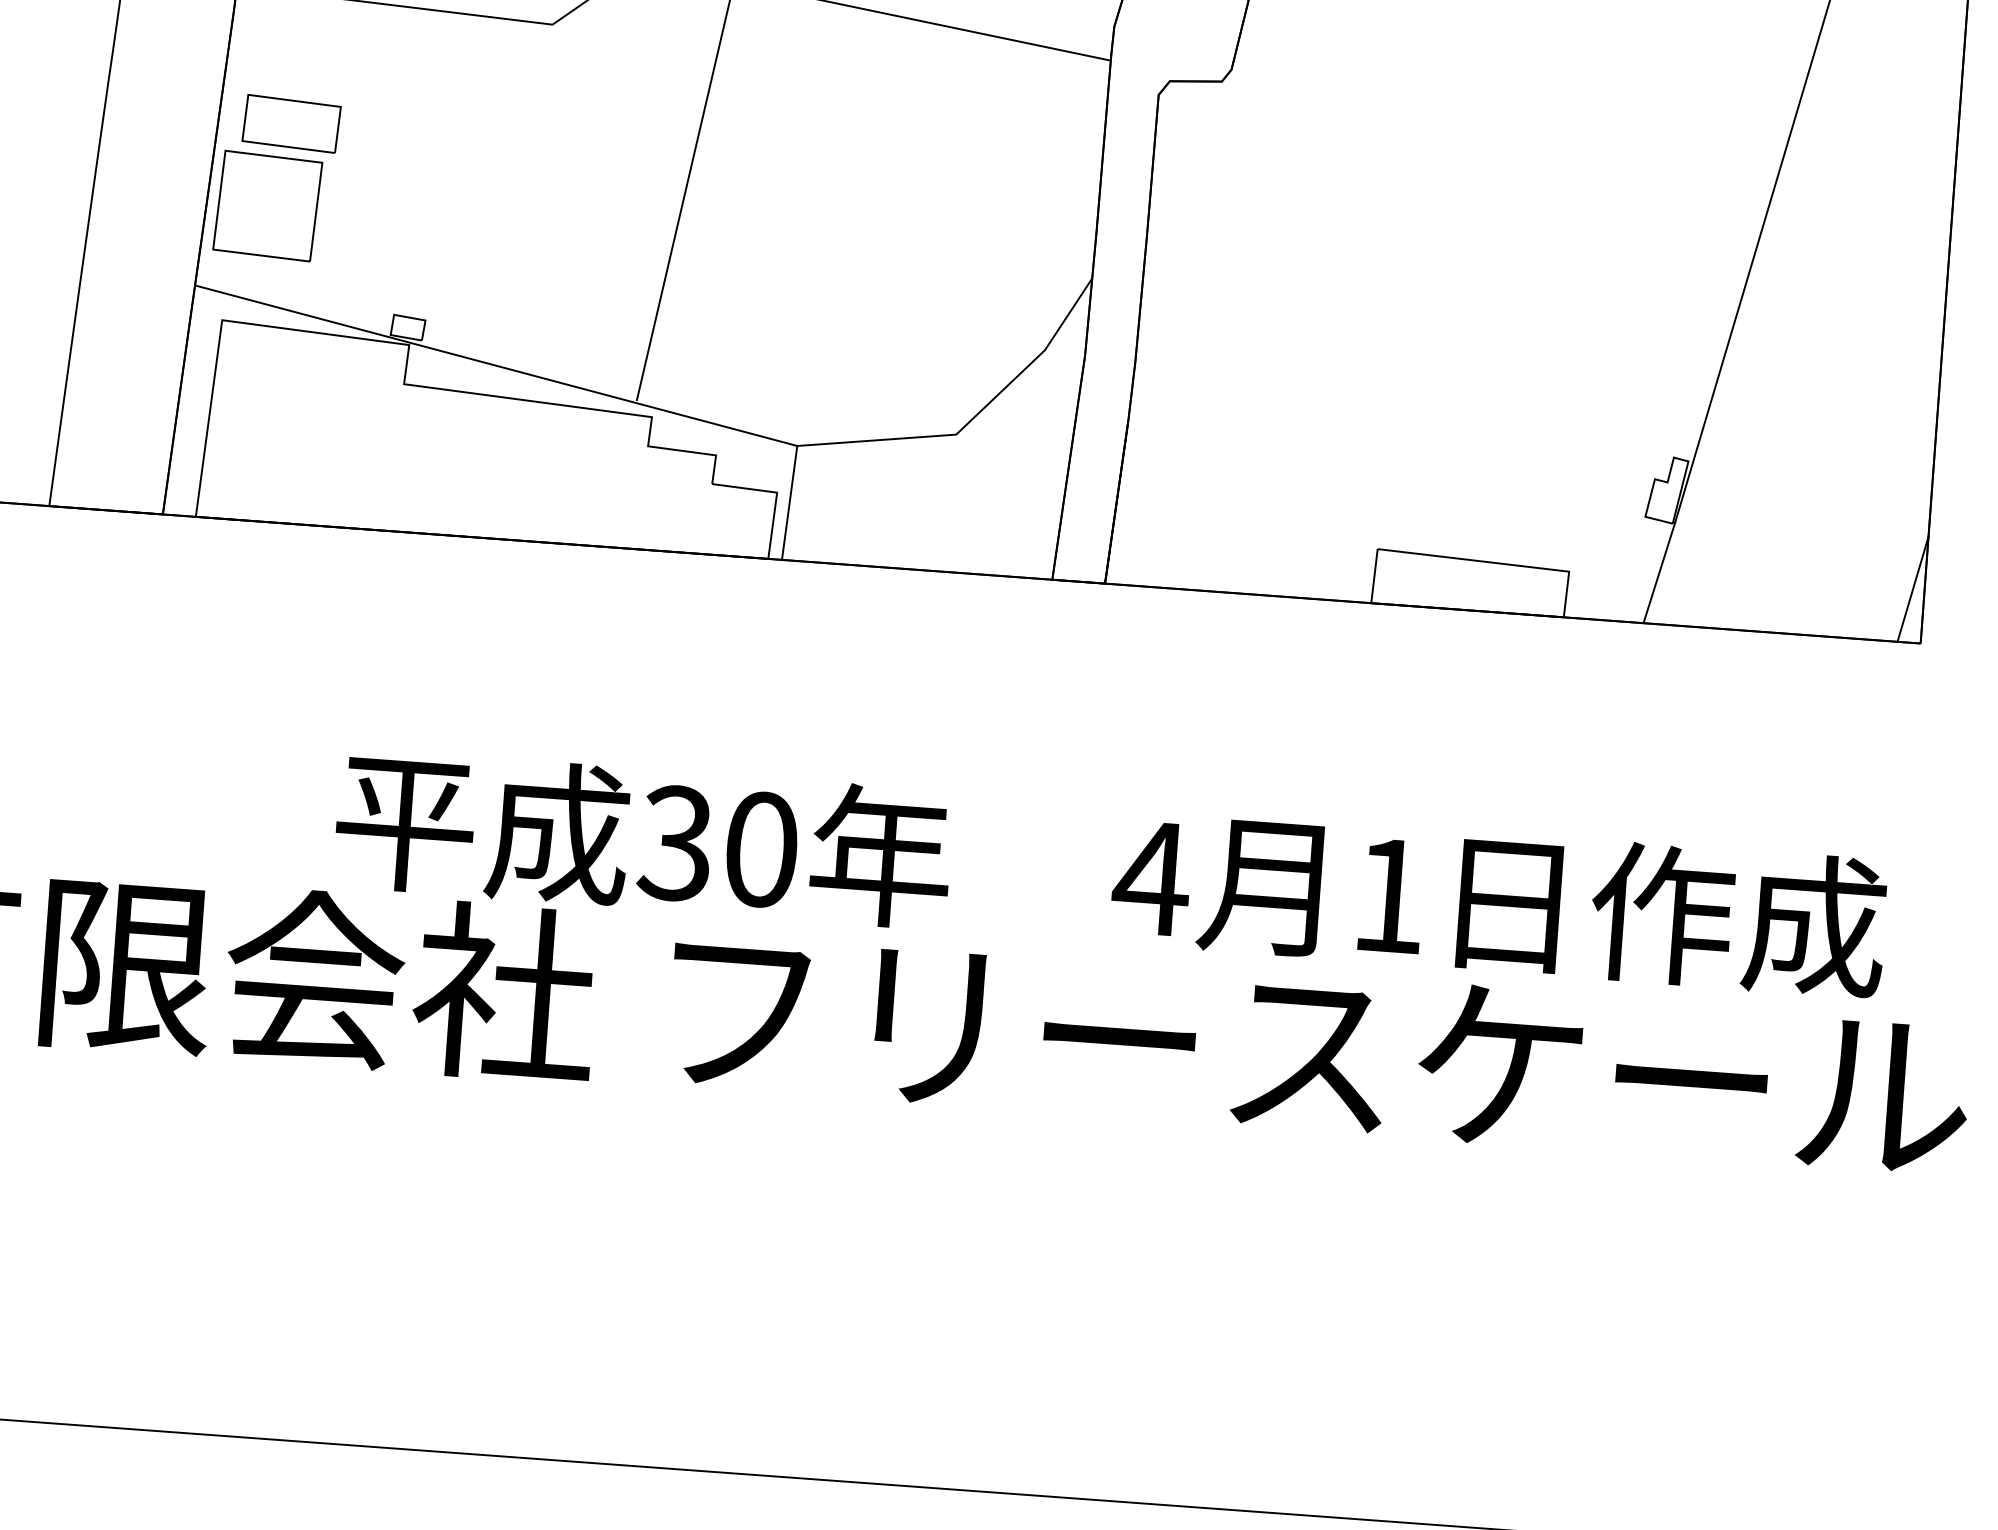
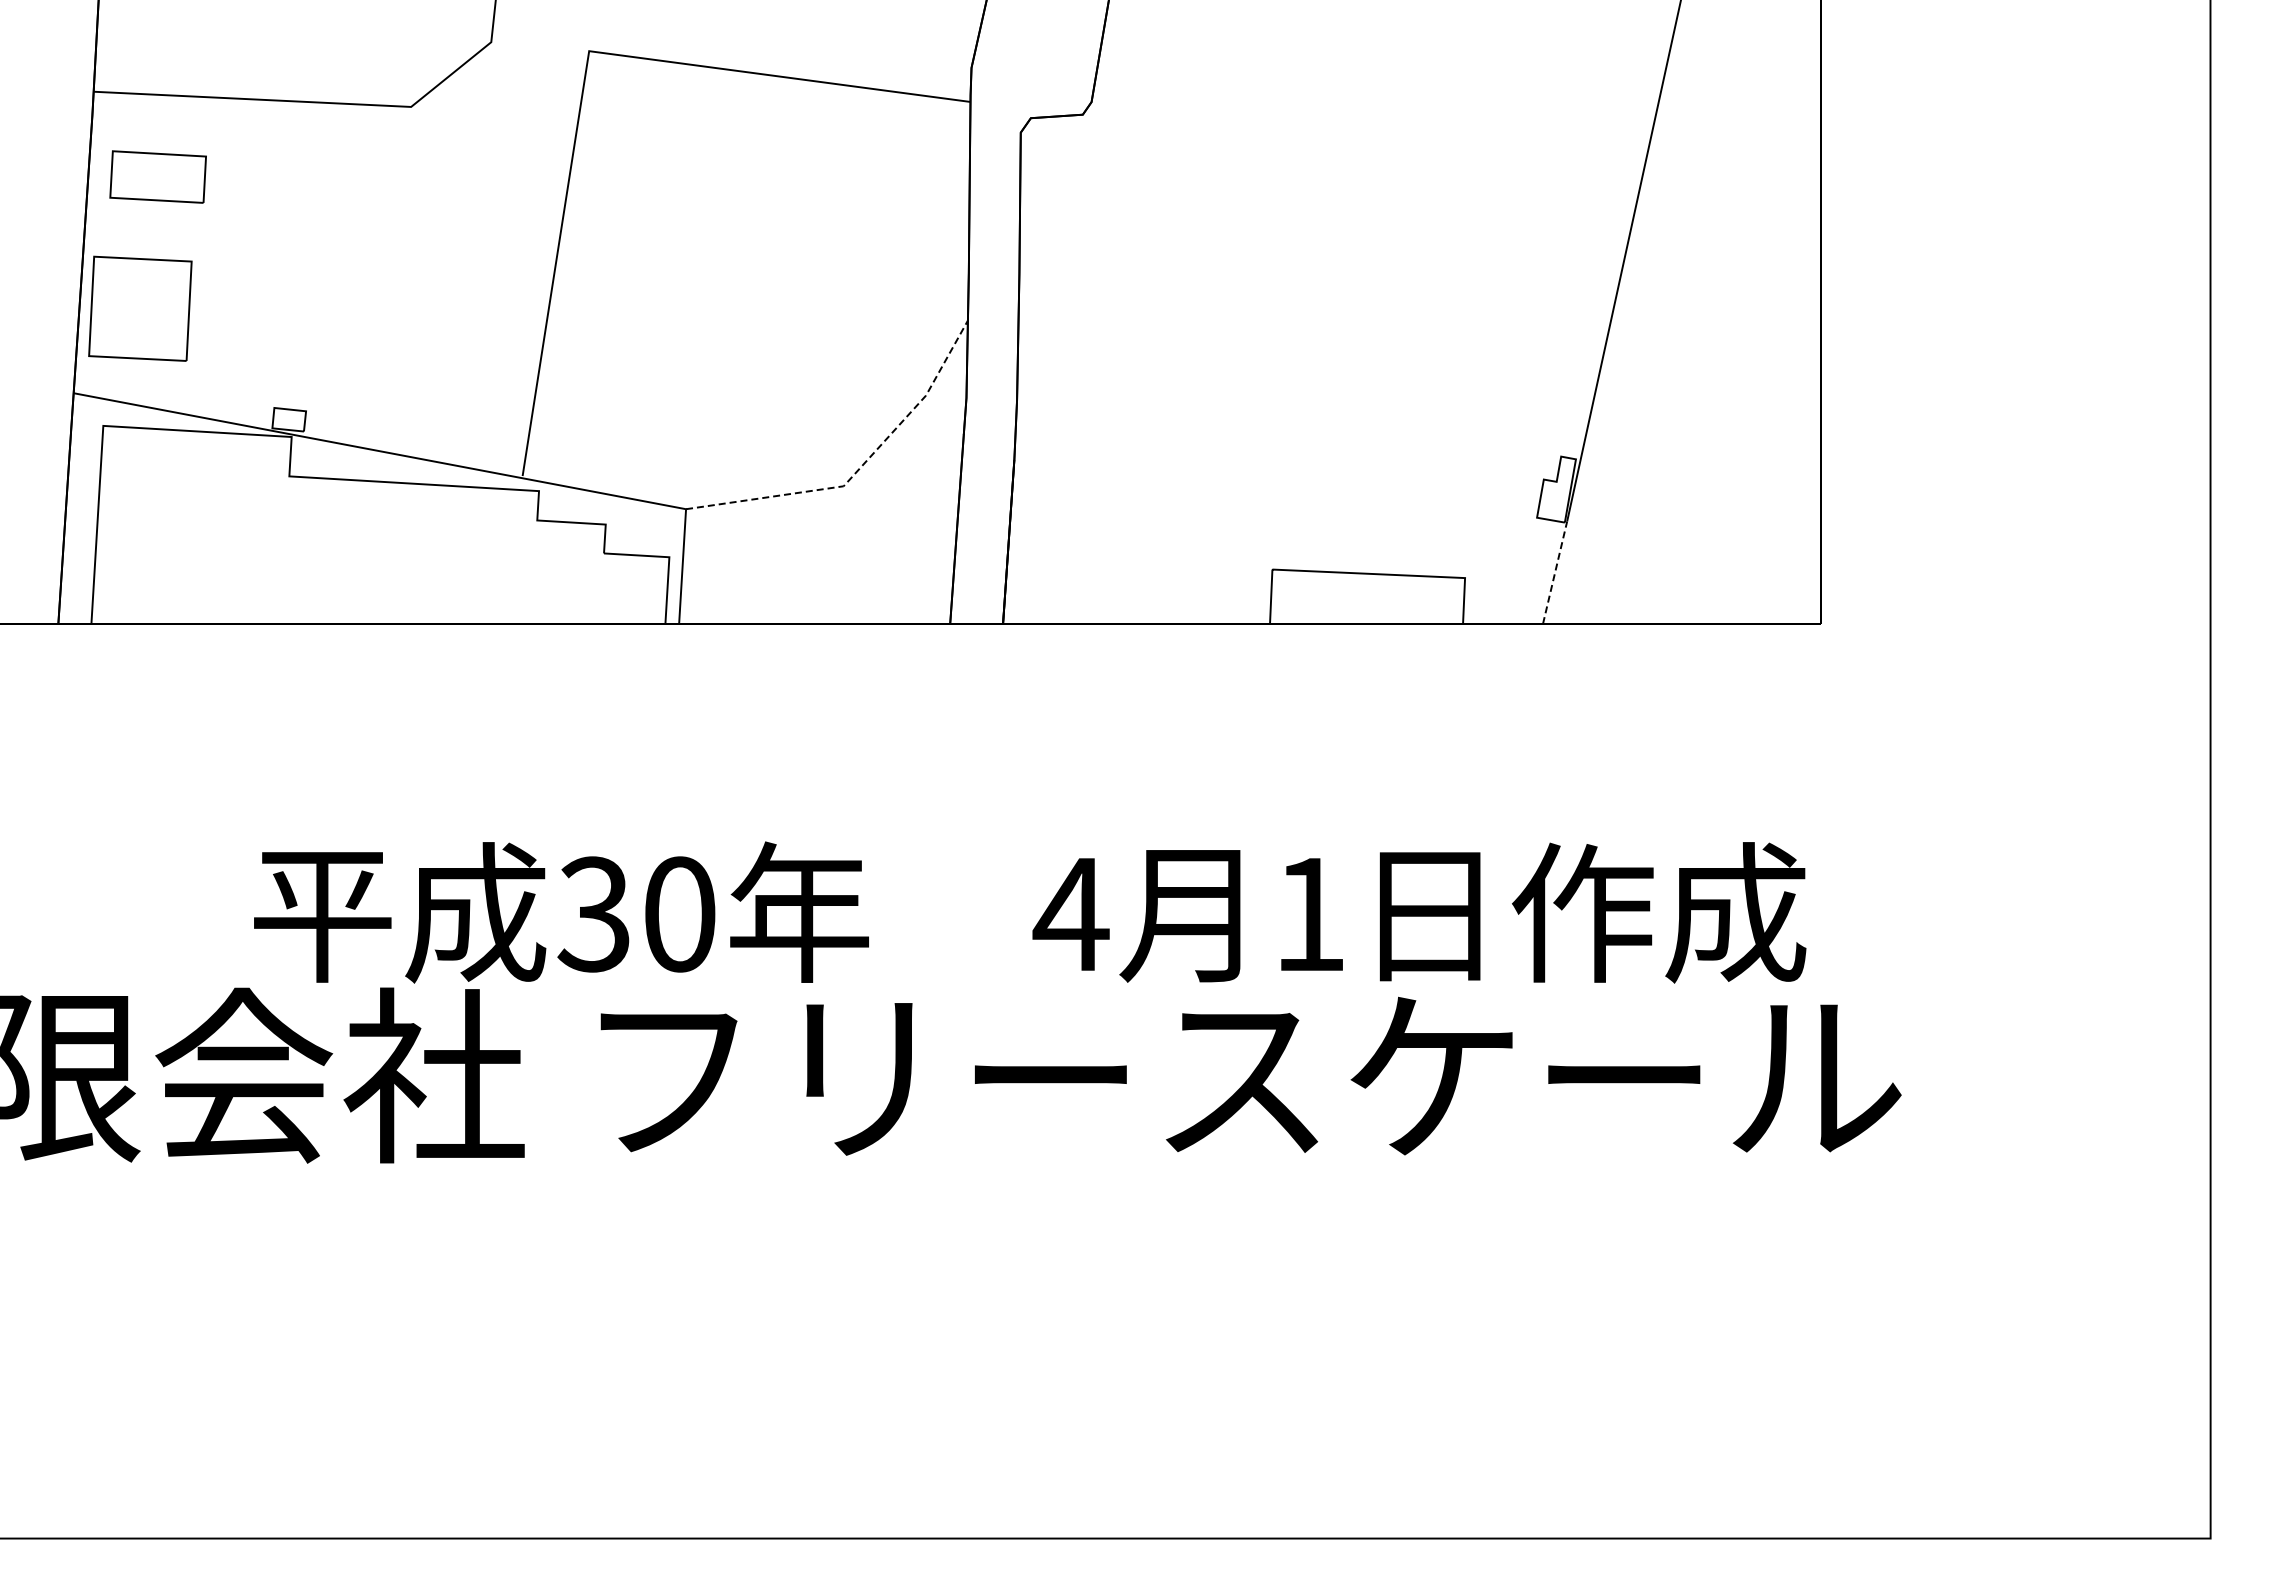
part: (291, 123) -> (157, 176), moved
line: (974, 417) -> (860, 467), solid -> dashed
line: (1659, 572) -> (1555, 572), solid -> dashed
line: (1912, 588) -> (1808, 569), removed

